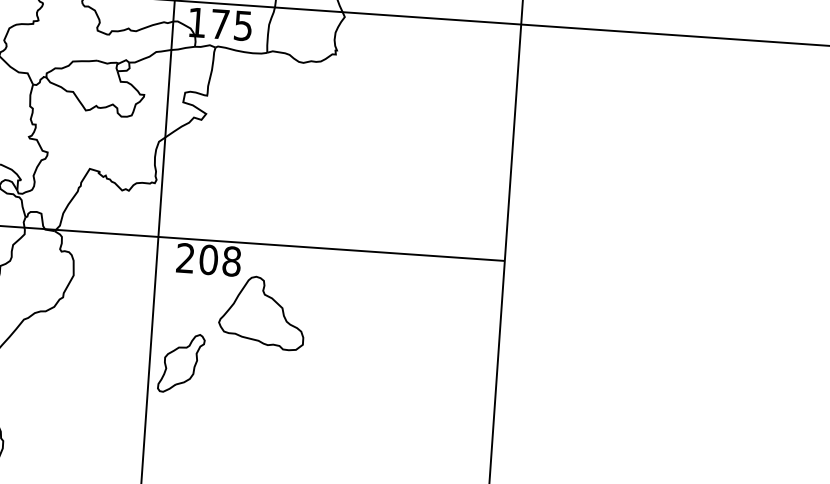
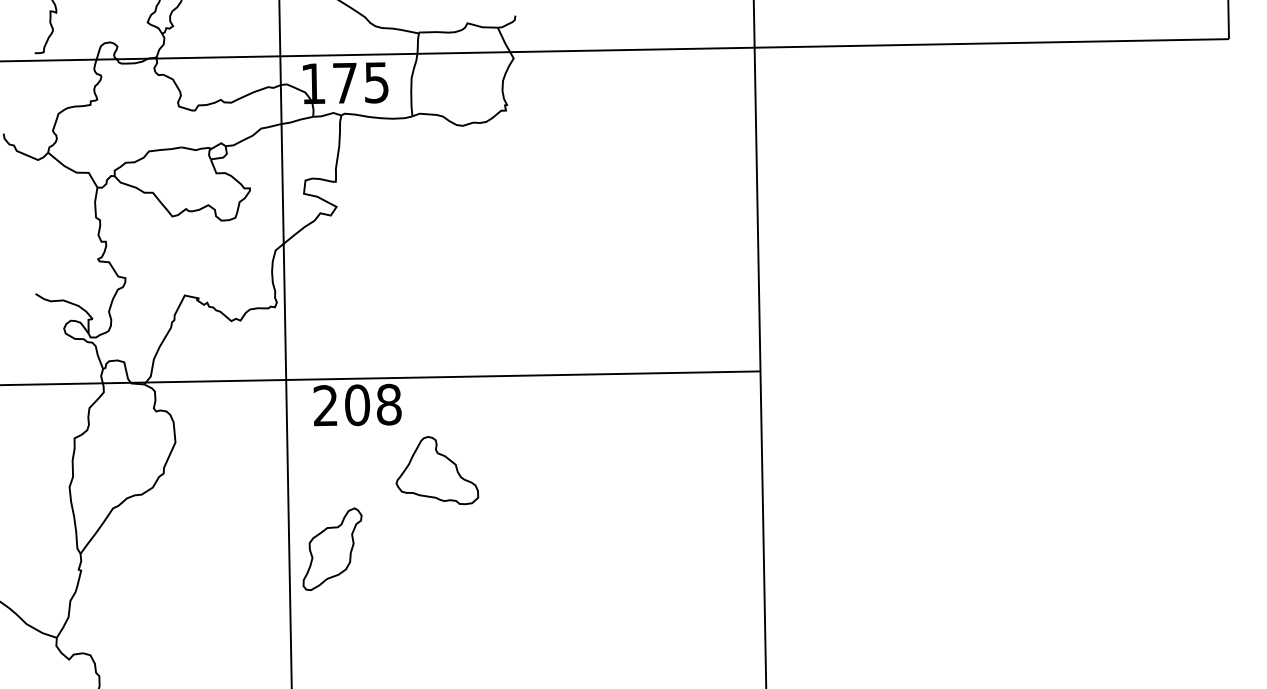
part: (262, 312) -> (437, 470), size x0.7

